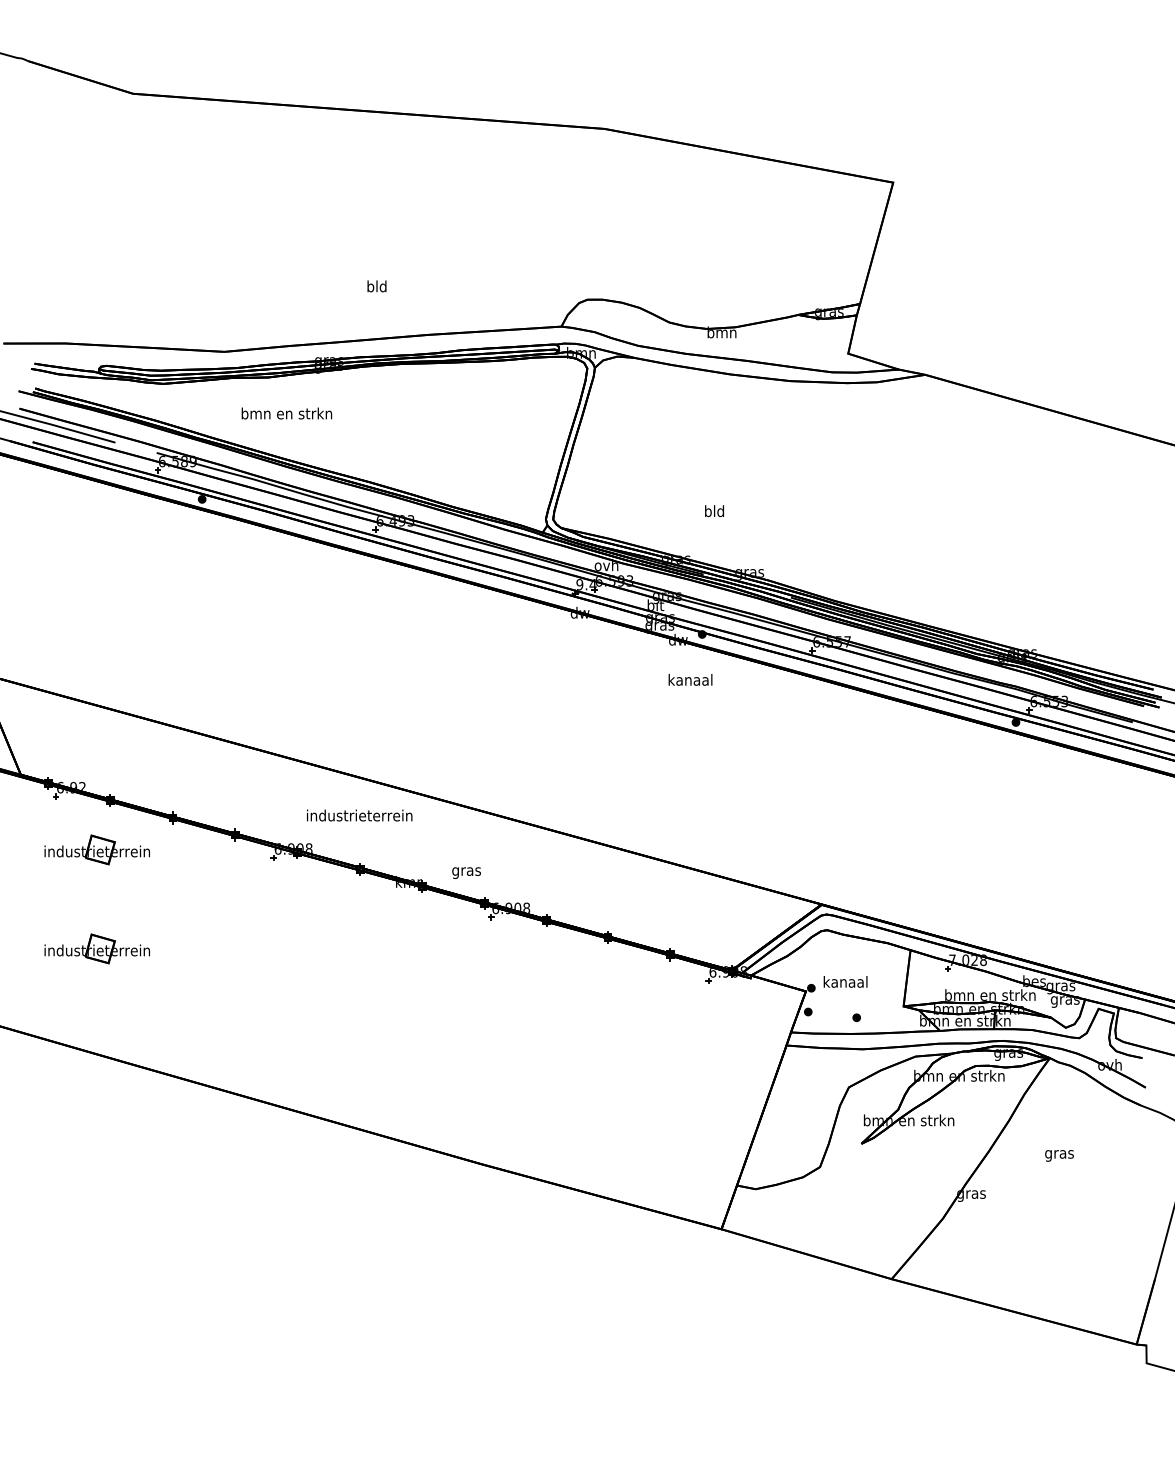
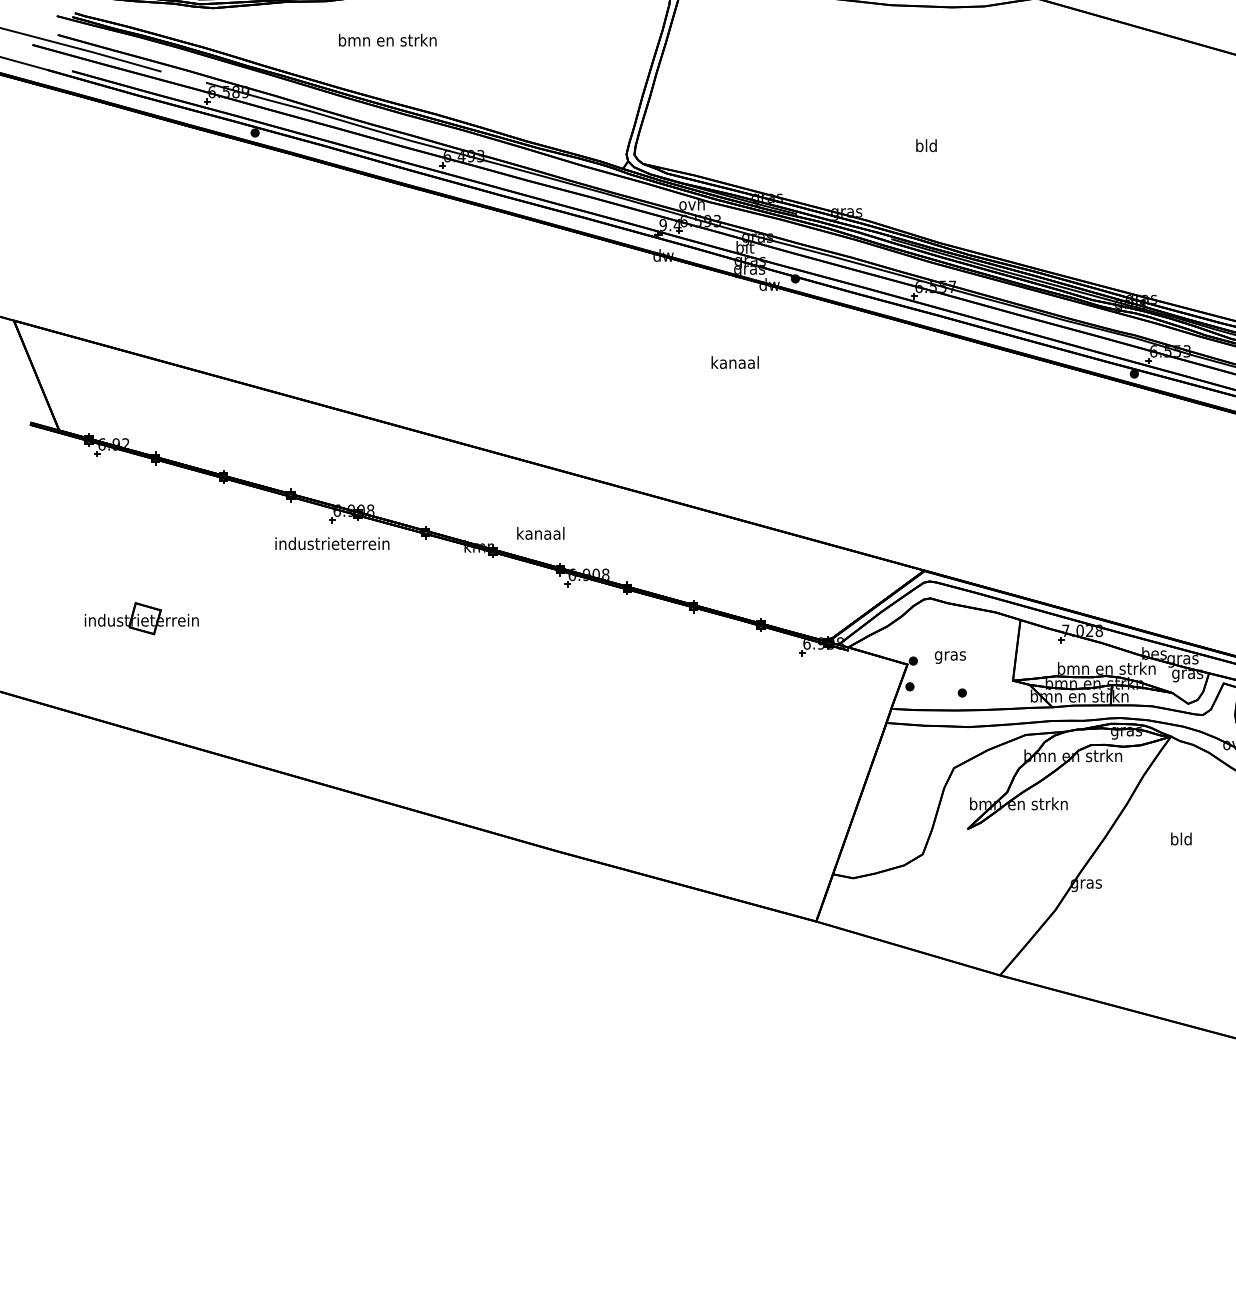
text: (286, 413) -> (387, 40), moved
text: (714, 511) -> (926, 146), moved
text: (690, 679) -> (735, 362), moved
text: (359, 815) -> (332, 543), moved
part: (96, 849) -> (140, 511), removed
text: (466, 871) -> (540, 534), gras -> kanaal
text: (845, 983) -> (950, 655), kanaal -> gras
text: (1059, 1153) -> (1181, 839), gras -> bld

